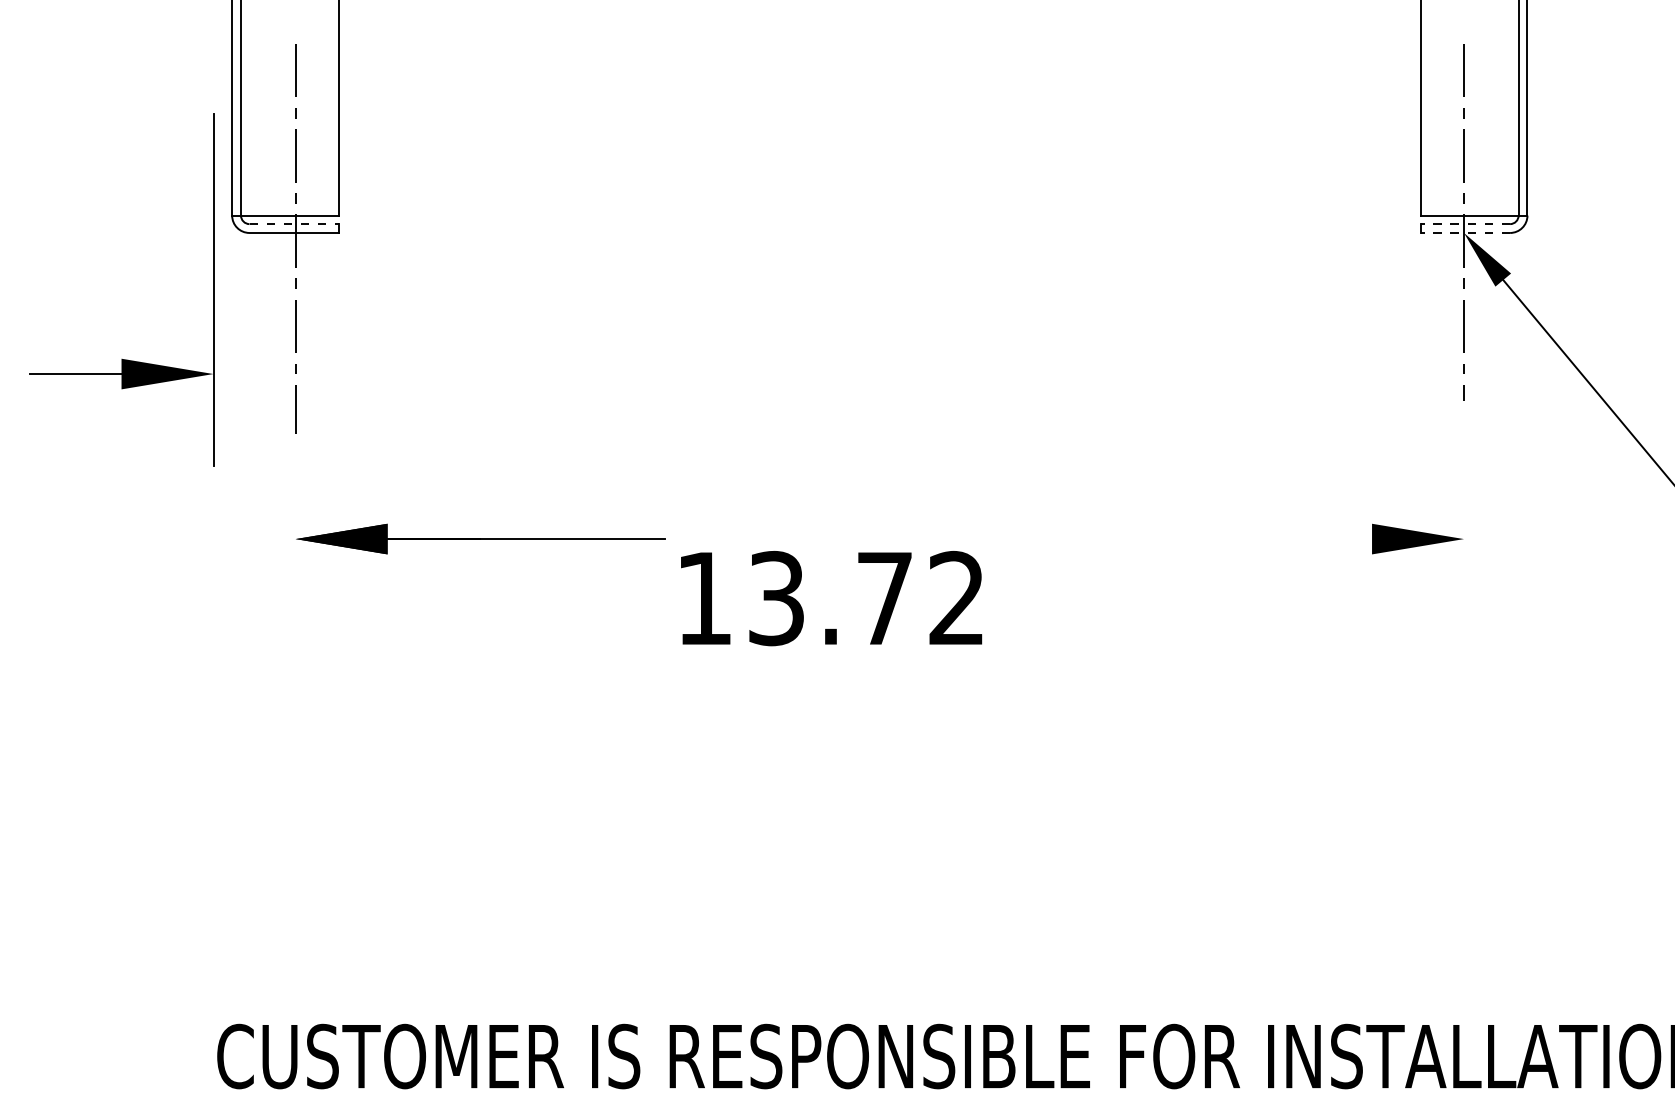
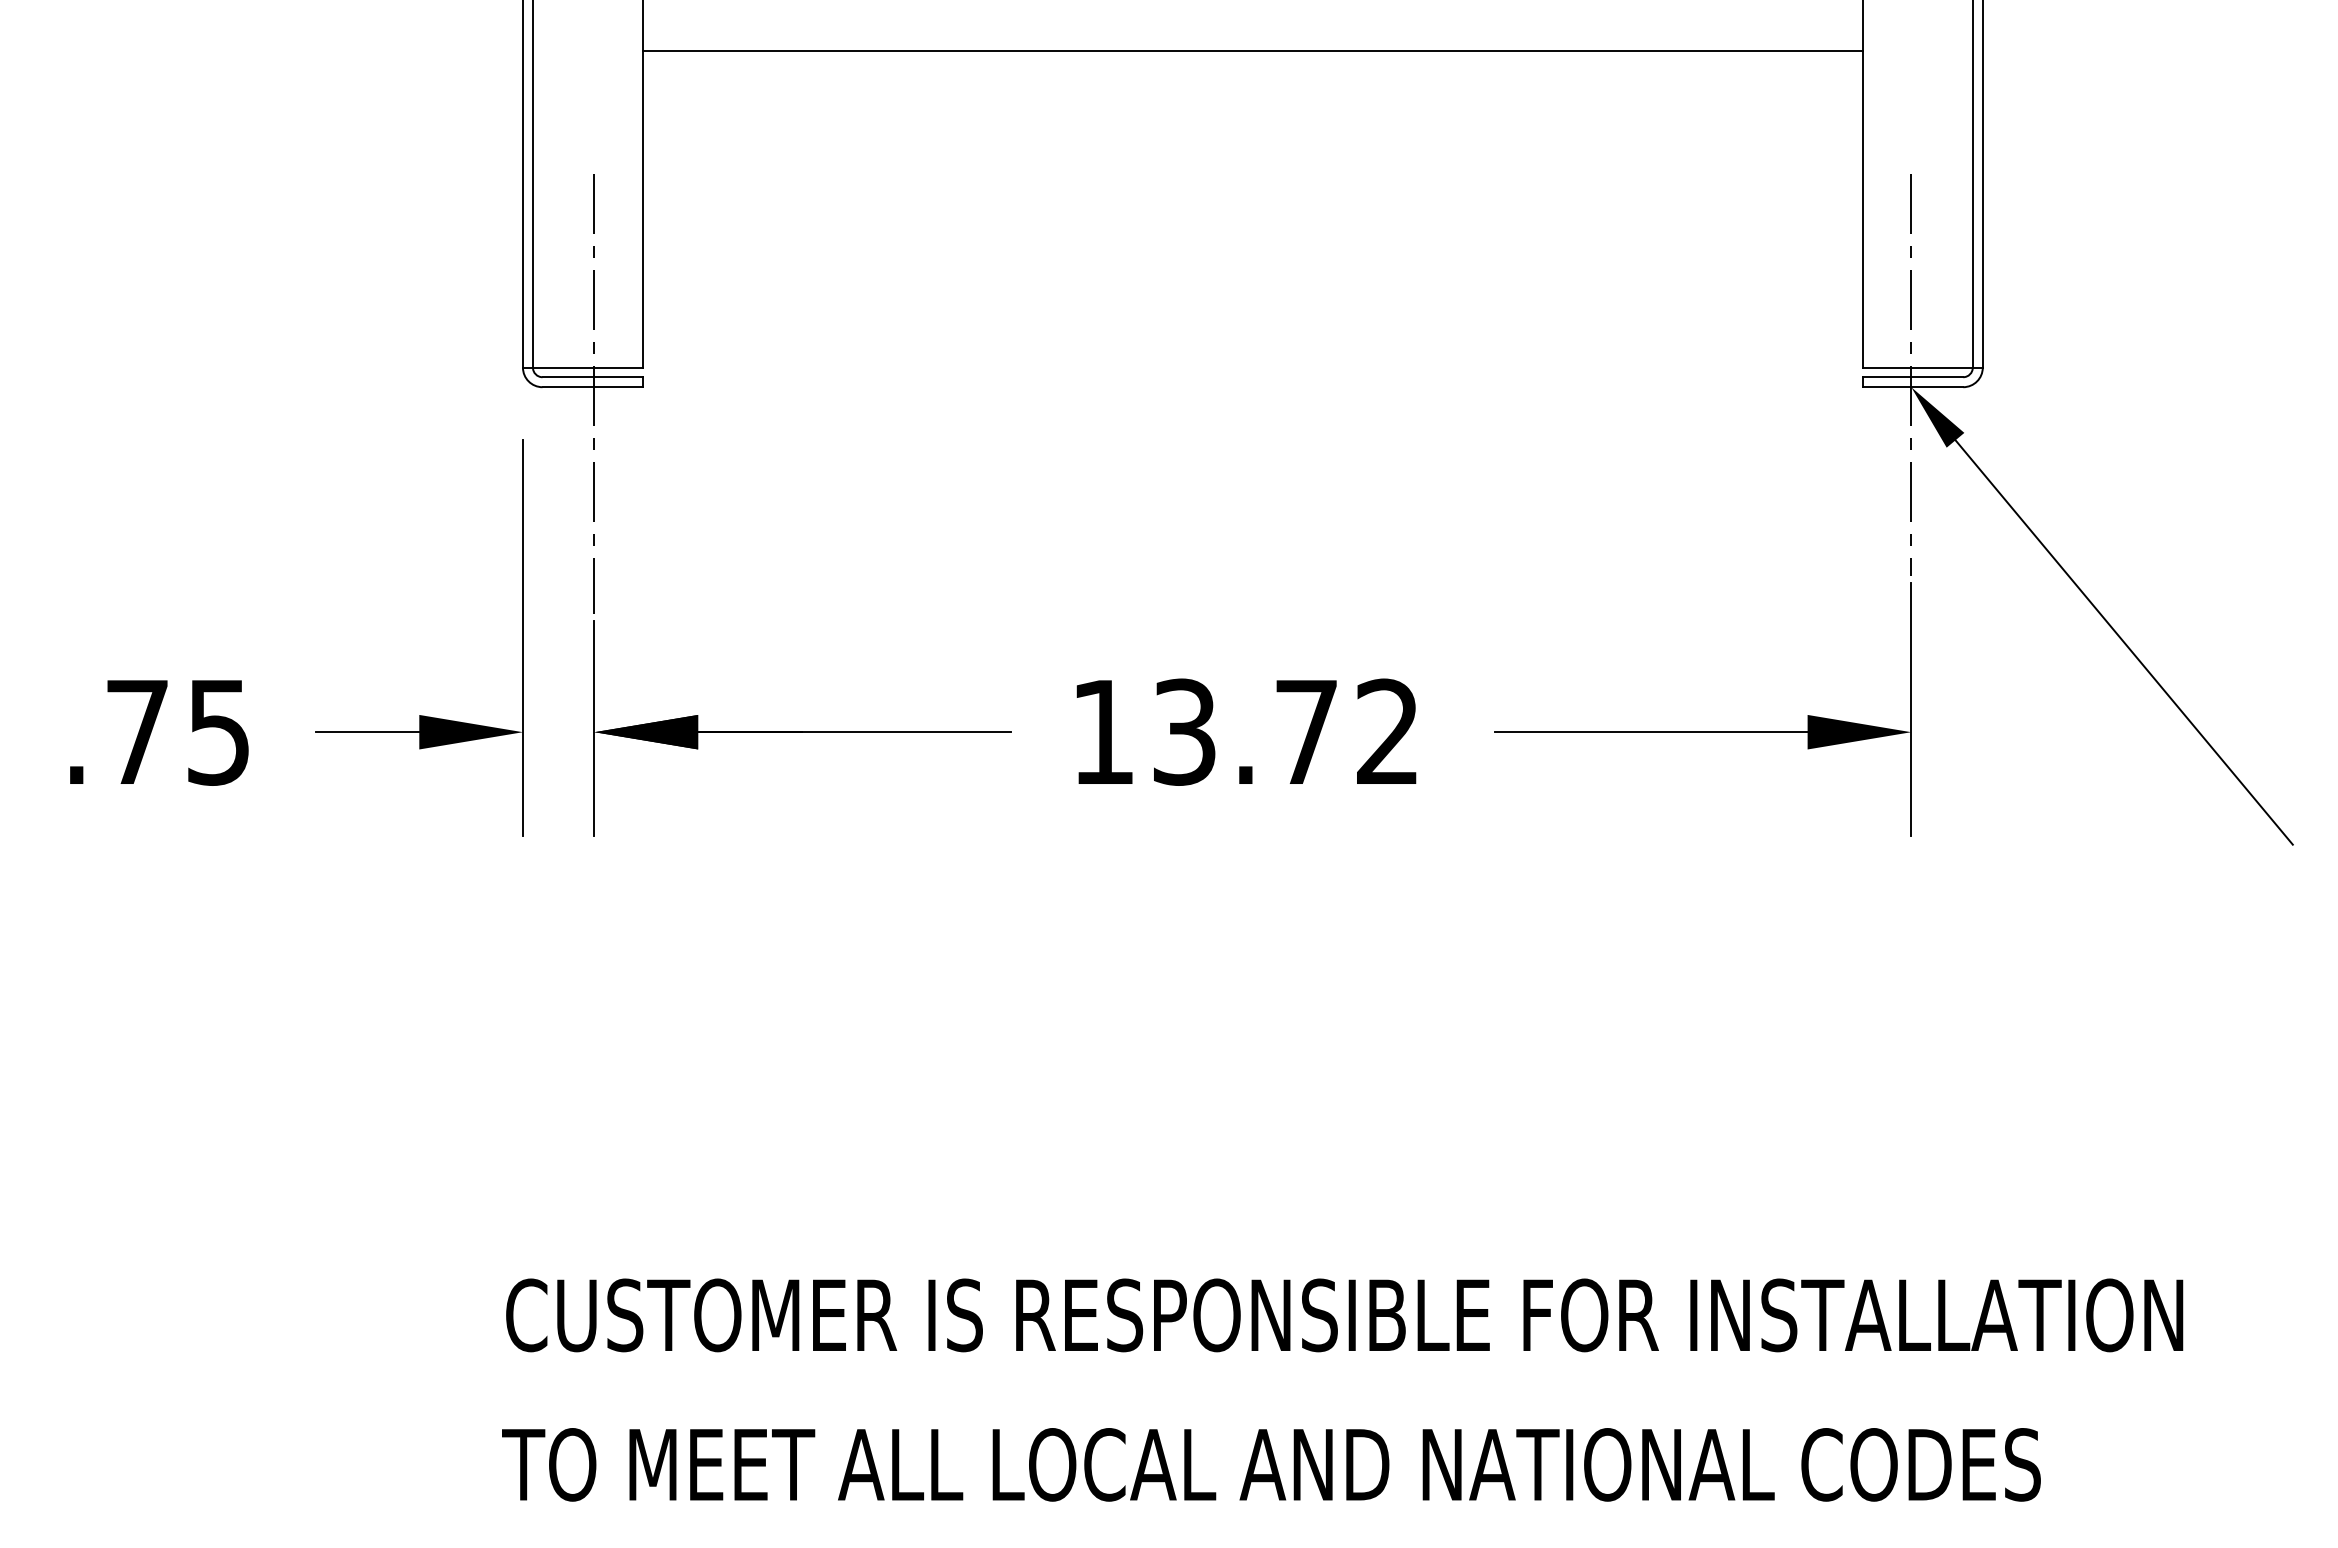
line: (294, 224) -> (593, 377), dashed -> solid
line: (1465, 224) -> (1912, 377), dashed -> solid
line: (1465, 233) -> (1912, 387), dashed -> solid
part: (121, 359) -> (419, 715), moved
line: (1464, 518) -> (1911, 709), added
line: (295, 535) -> (594, 728), added
line: (1232, 539) -> (1650, 732), added
text: (831, 597) -> (1246, 731), moved

